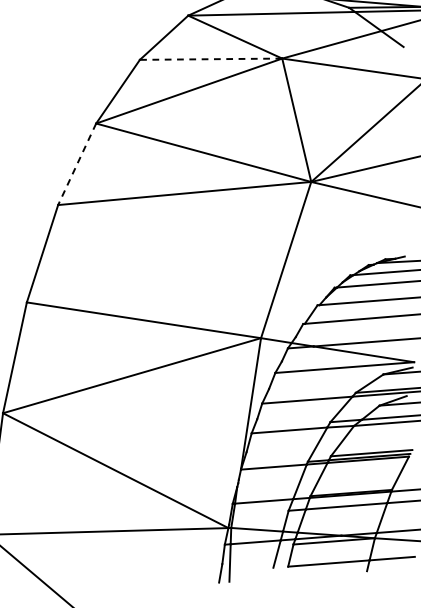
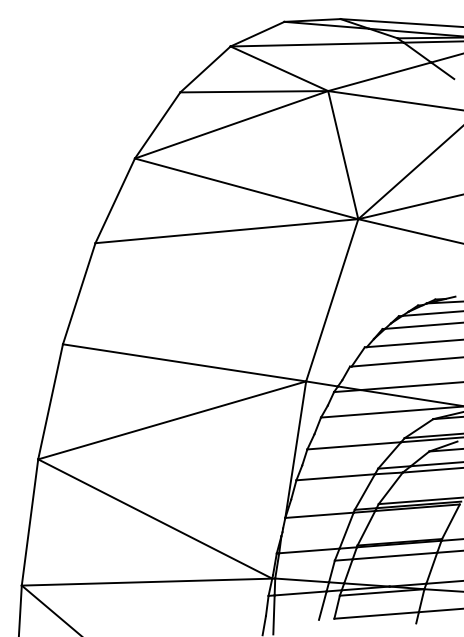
line: (211, 58) -> (254, 91), dashed -> solid
line: (77, 163) -> (115, 200), dashed -> solid

